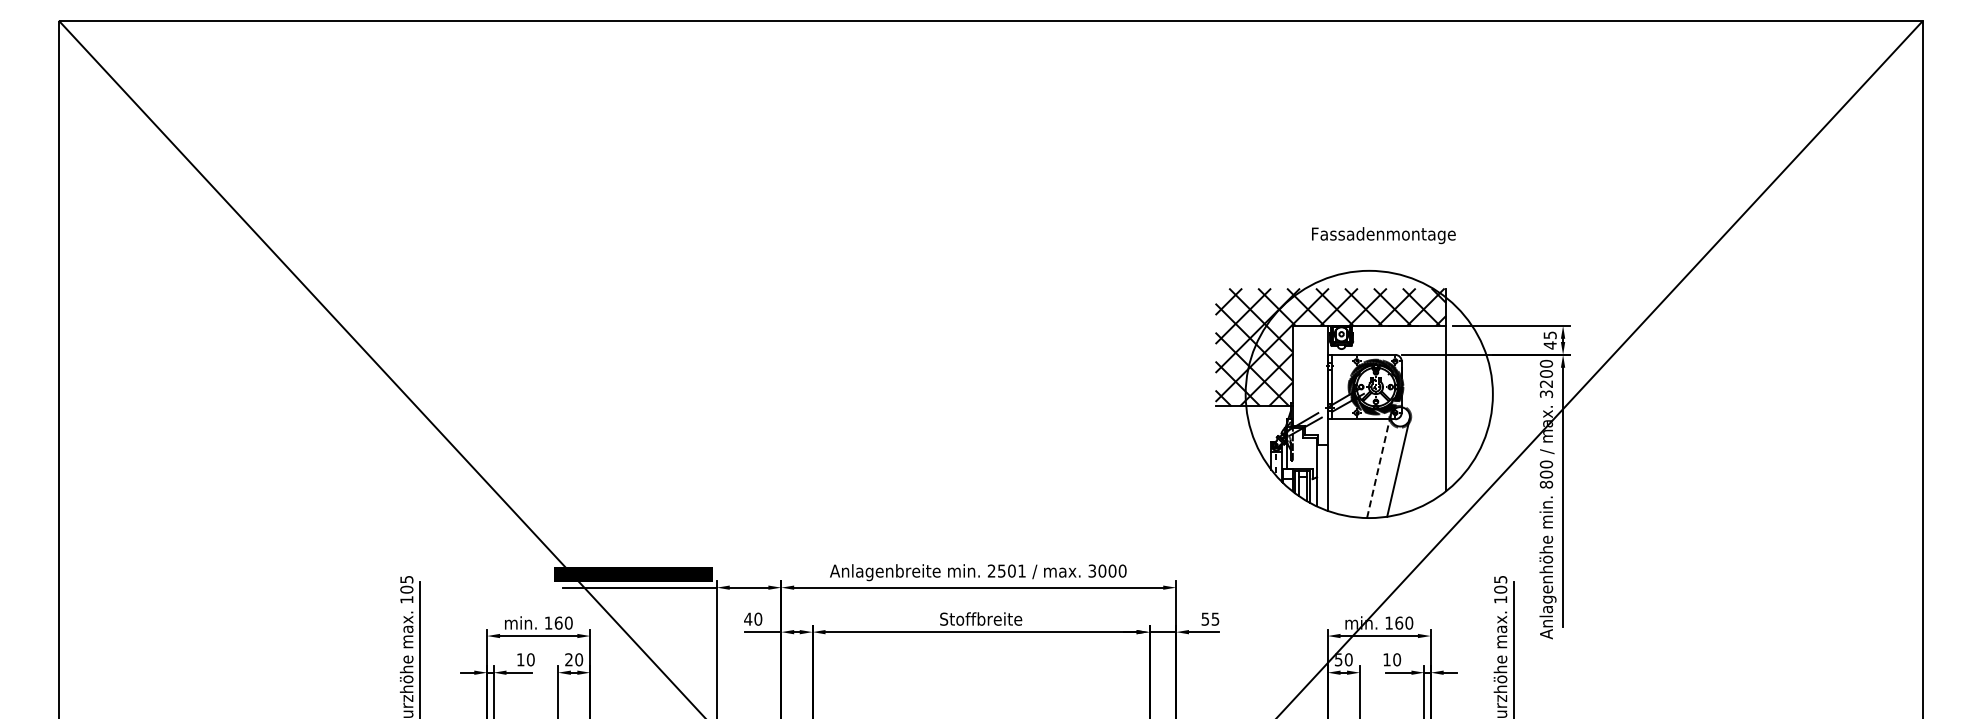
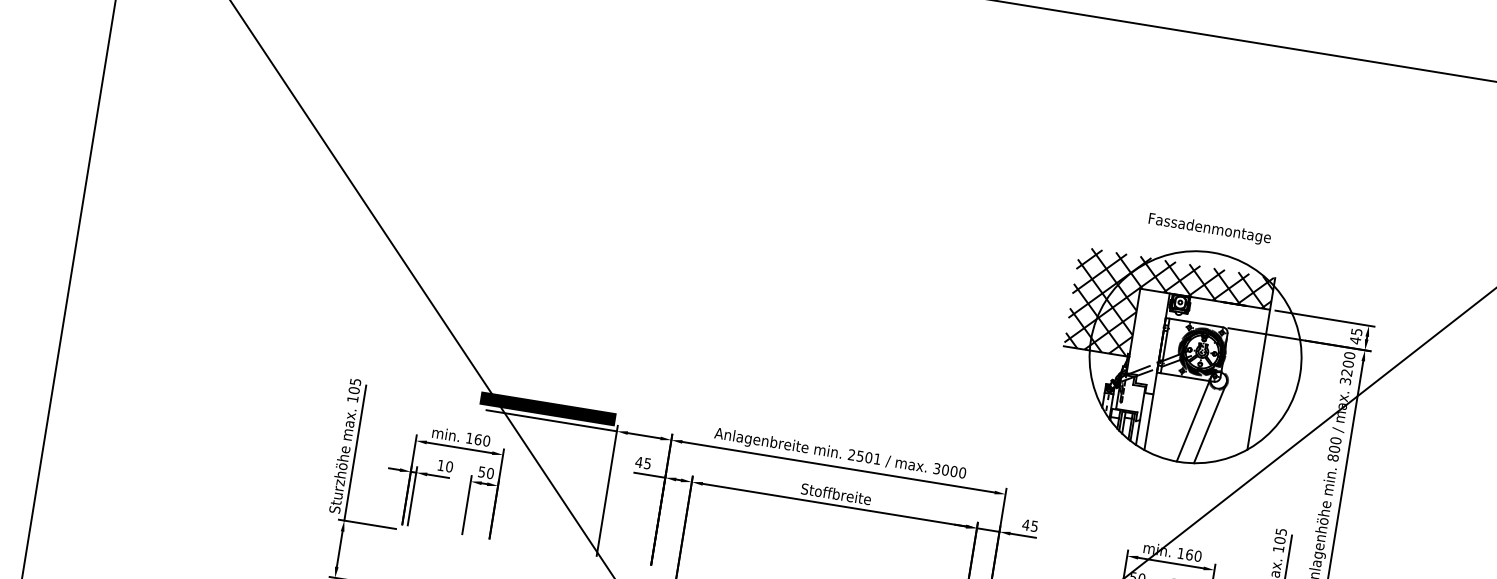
text: (1383, 235) -> (1209, 229), moved
line: (1379, 465) -> (1194, 418), dashed -> solid
text: (758, 618) -> (647, 463), 40 -> 45
text: (1205, 618) -> (1026, 524), 55 -> 45
text: (568, 659) -> (481, 471), 20 -> 50

